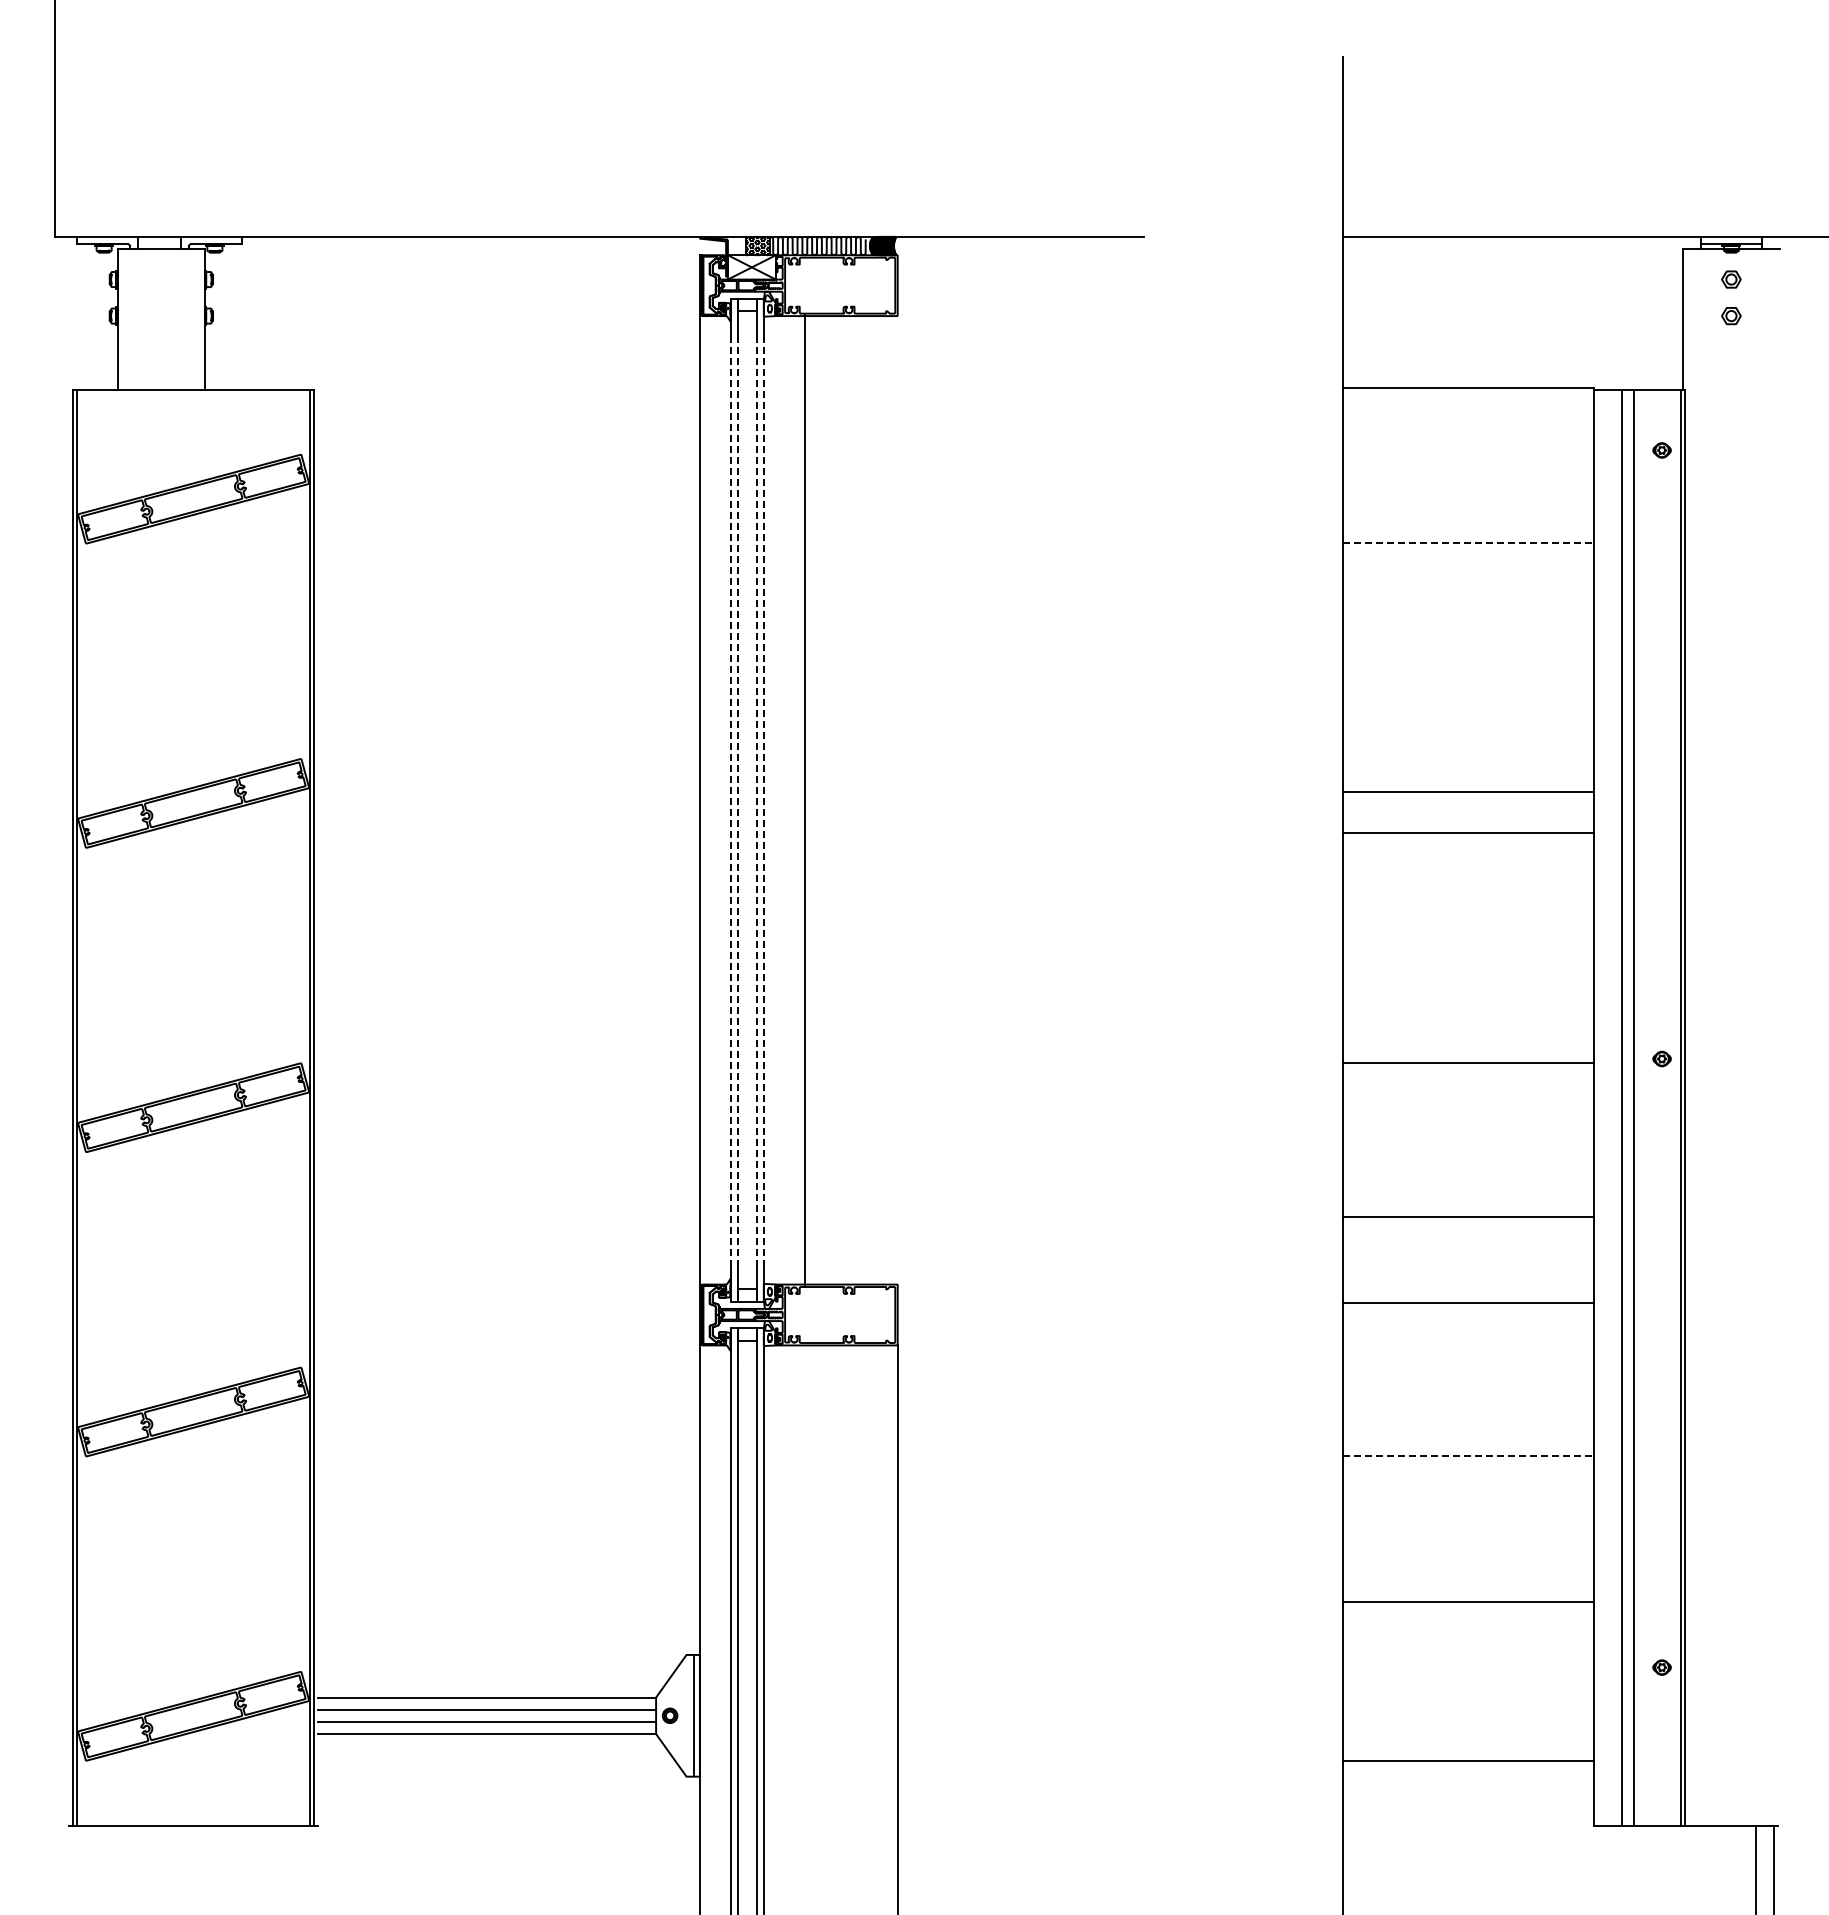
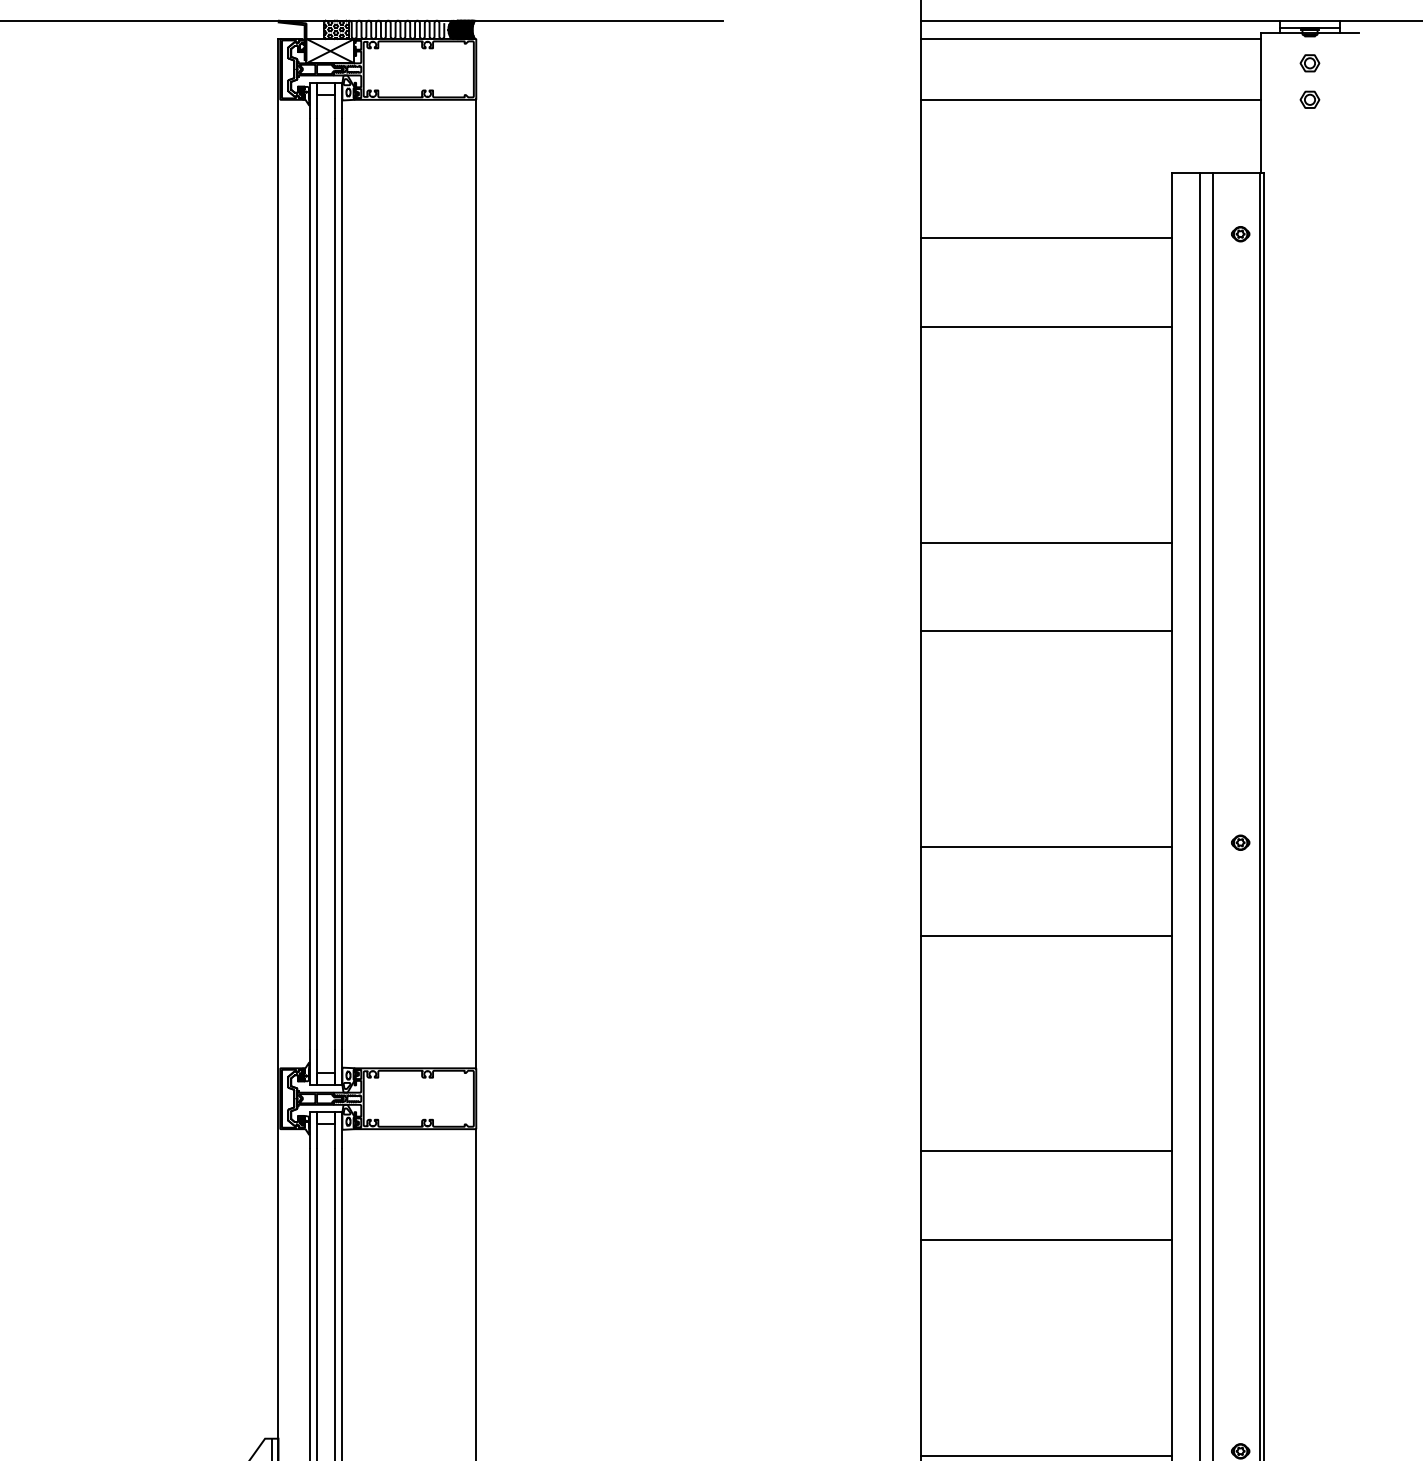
line: (1512, 255) -> (1091, 39), added
line: (1512, 316) -> (1091, 100), added
line: (1467, 387) -> (1046, 238), moved
line: (1468, 543) -> (1047, 327), dashed -> solid
line: (1467, 791) -> (1046, 631), moved
line: (730, 800) -> (309, 584), dashed -> solid
line: (738, 800) -> (317, 584), dashed -> solid
line: (756, 800) -> (335, 584), dashed -> solid
line: (763, 800) -> (342, 584), dashed -> solid
line: (804, 800) -> (476, 584), moved
line: (1467, 833) -> (1046, 543), moved
line: (1467, 1217) -> (1046, 936), moved
line: (1467, 1302) -> (1046, 1151), moved
line: (1468, 1456) -> (1047, 1240), dashed -> solid
line: (1467, 1601) -> (1046, 1455), moved

